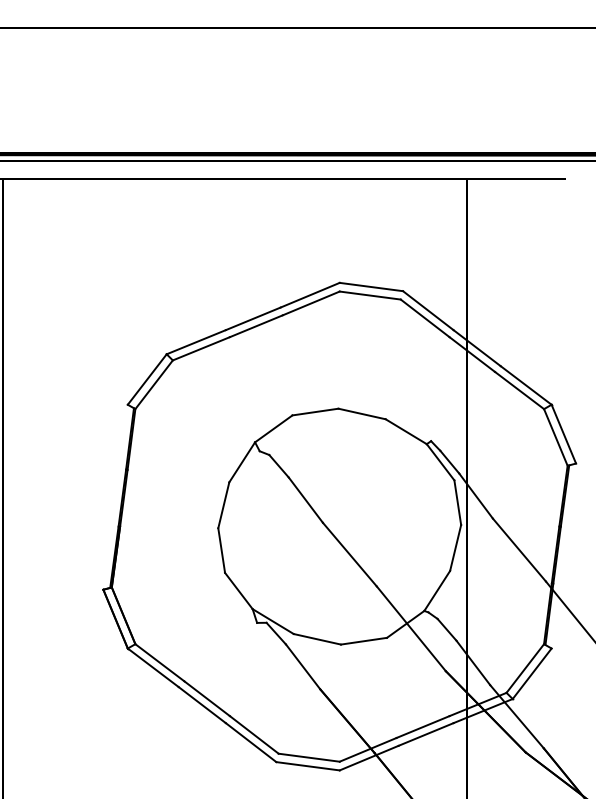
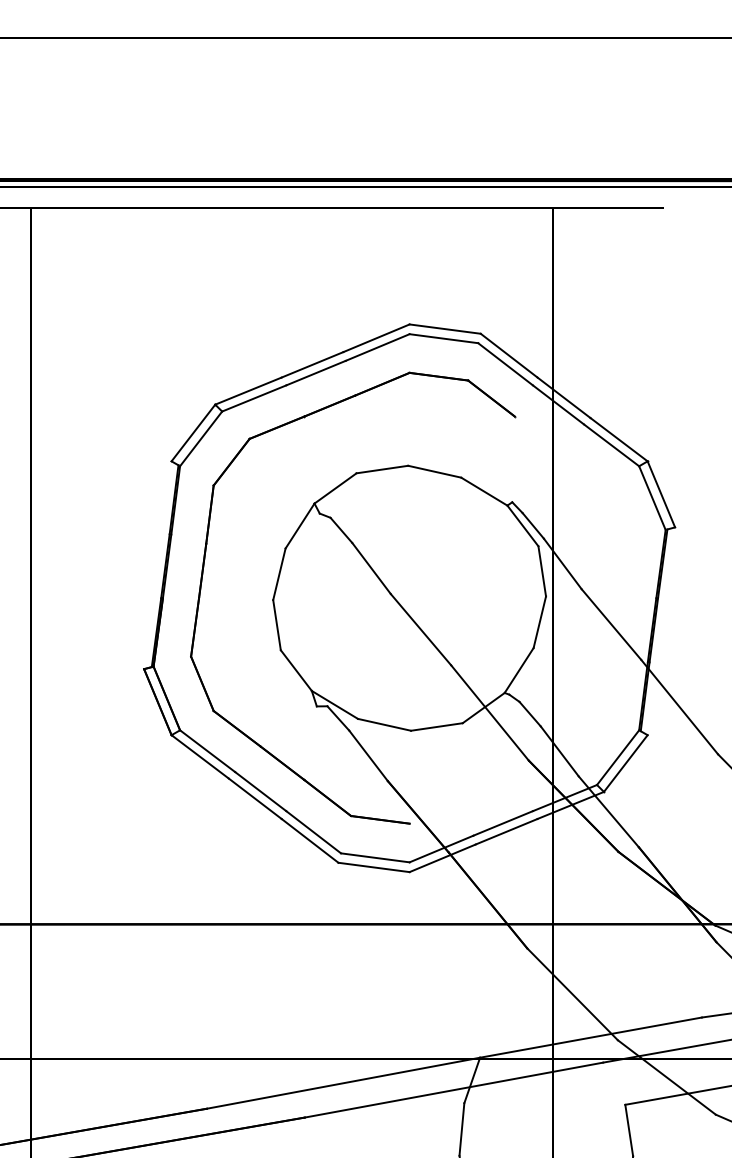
part: (155, 512) -> (202, 582), added

